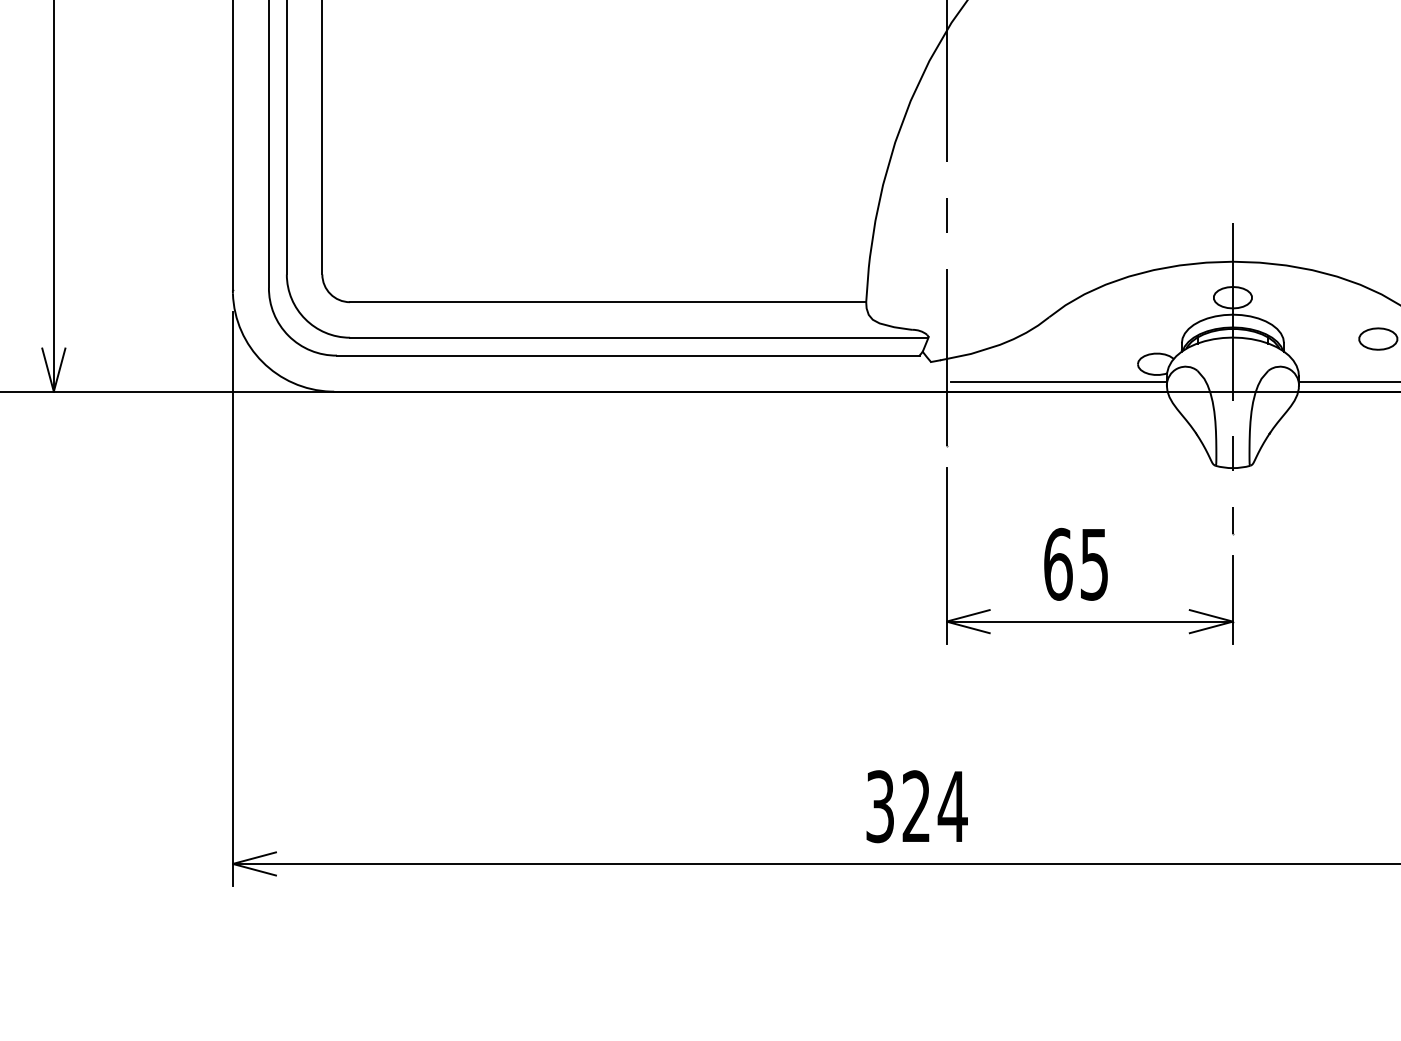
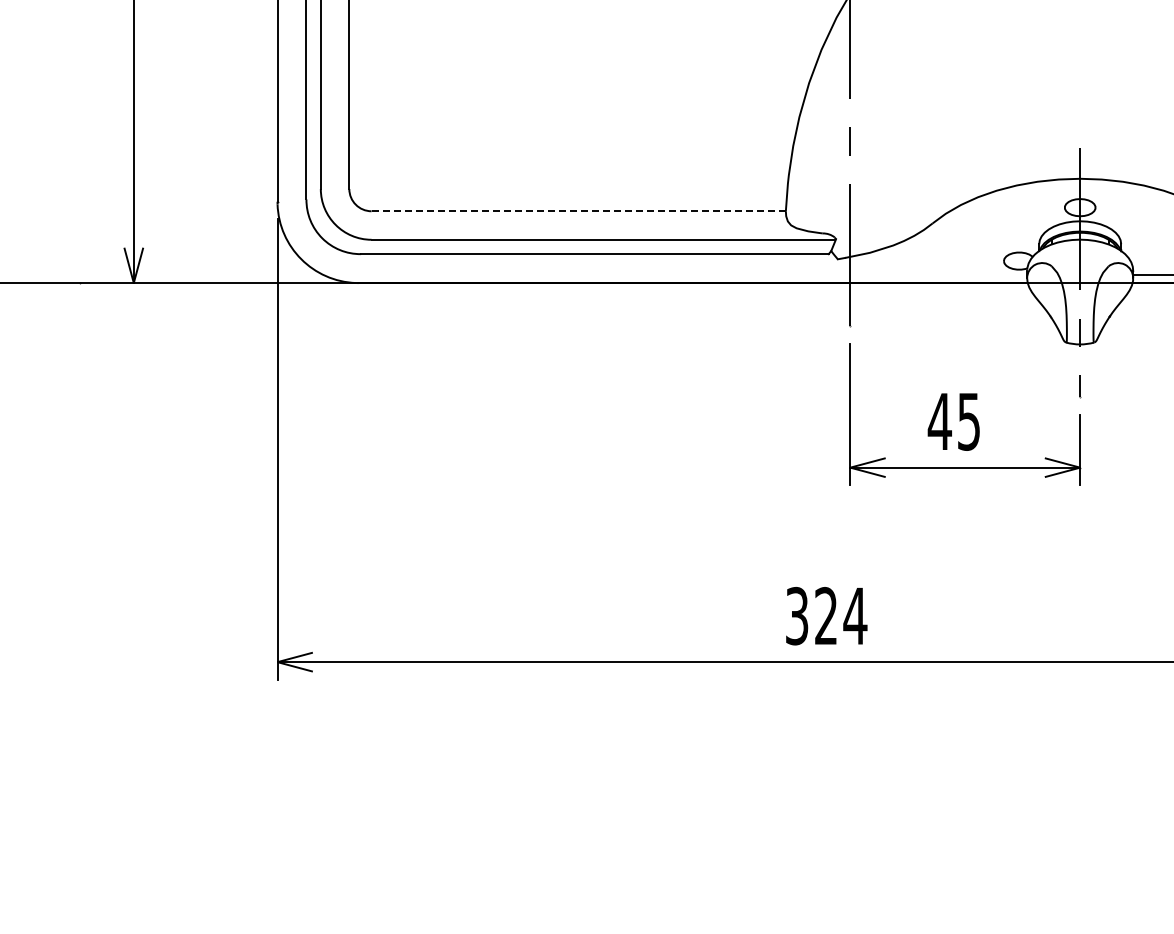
line: (609, 302) -> (579, 211), solid -> dashed
line: (1058, 382) -> (940, 275), removed
text: (1057, 564) -> (939, 421), 65 -> 45

